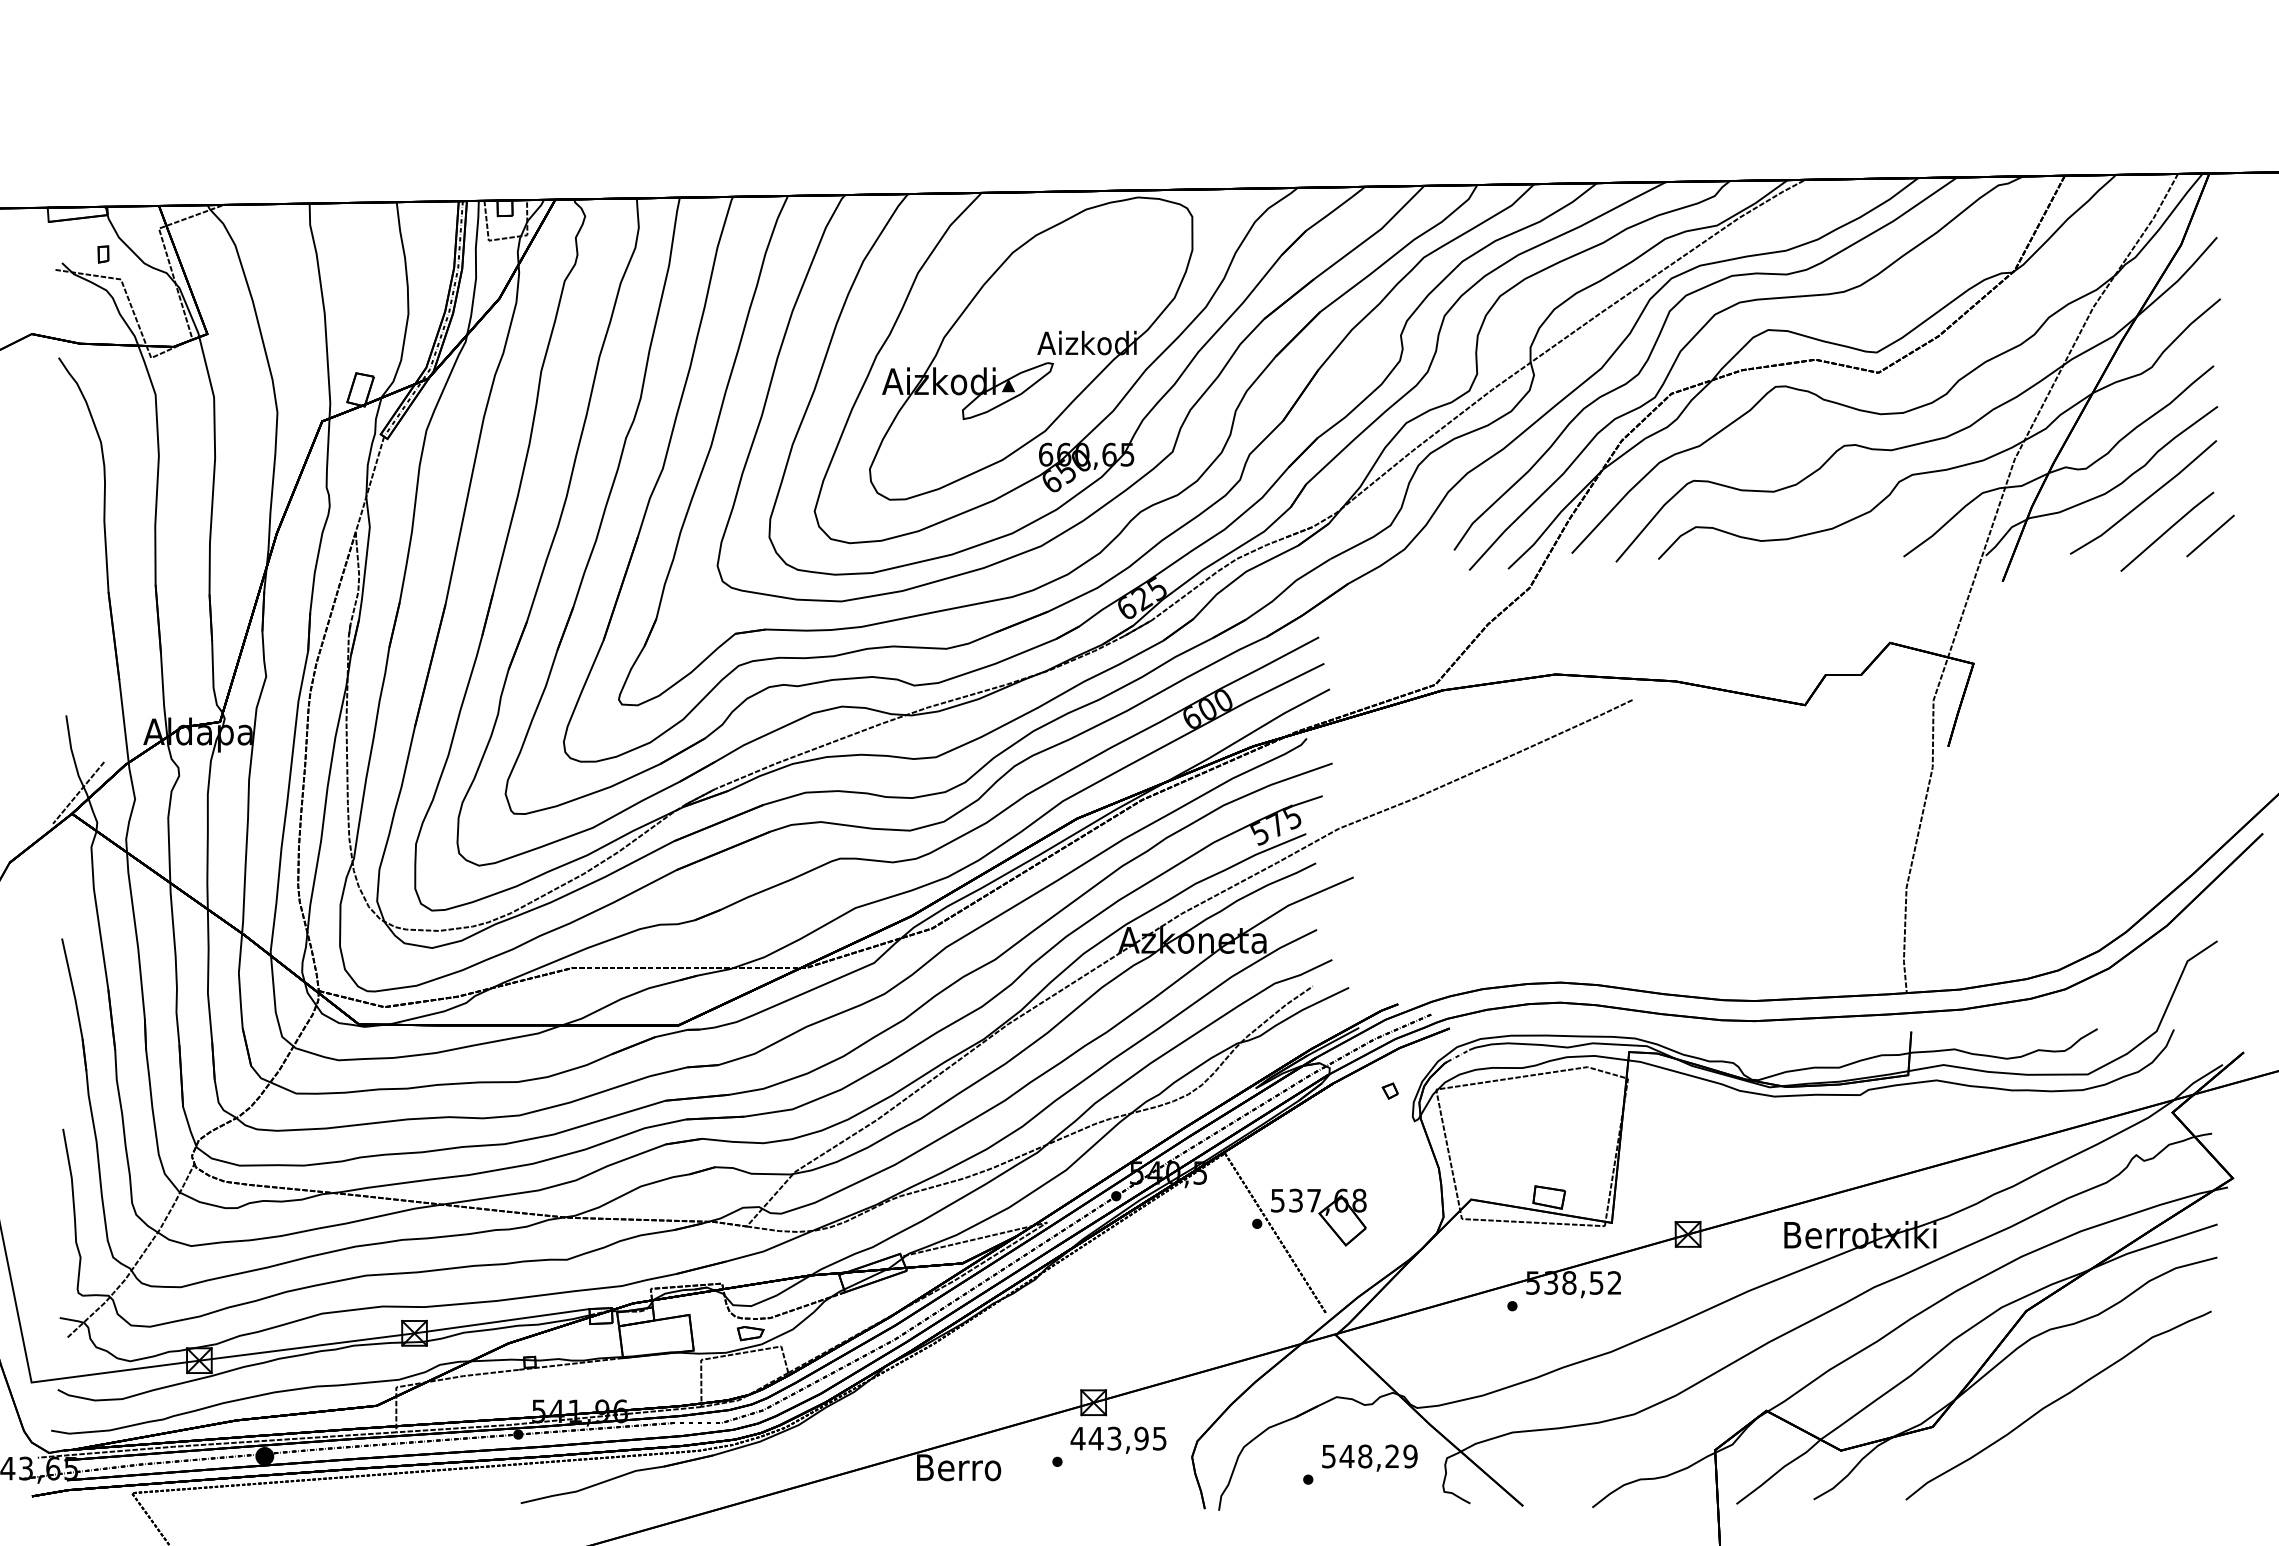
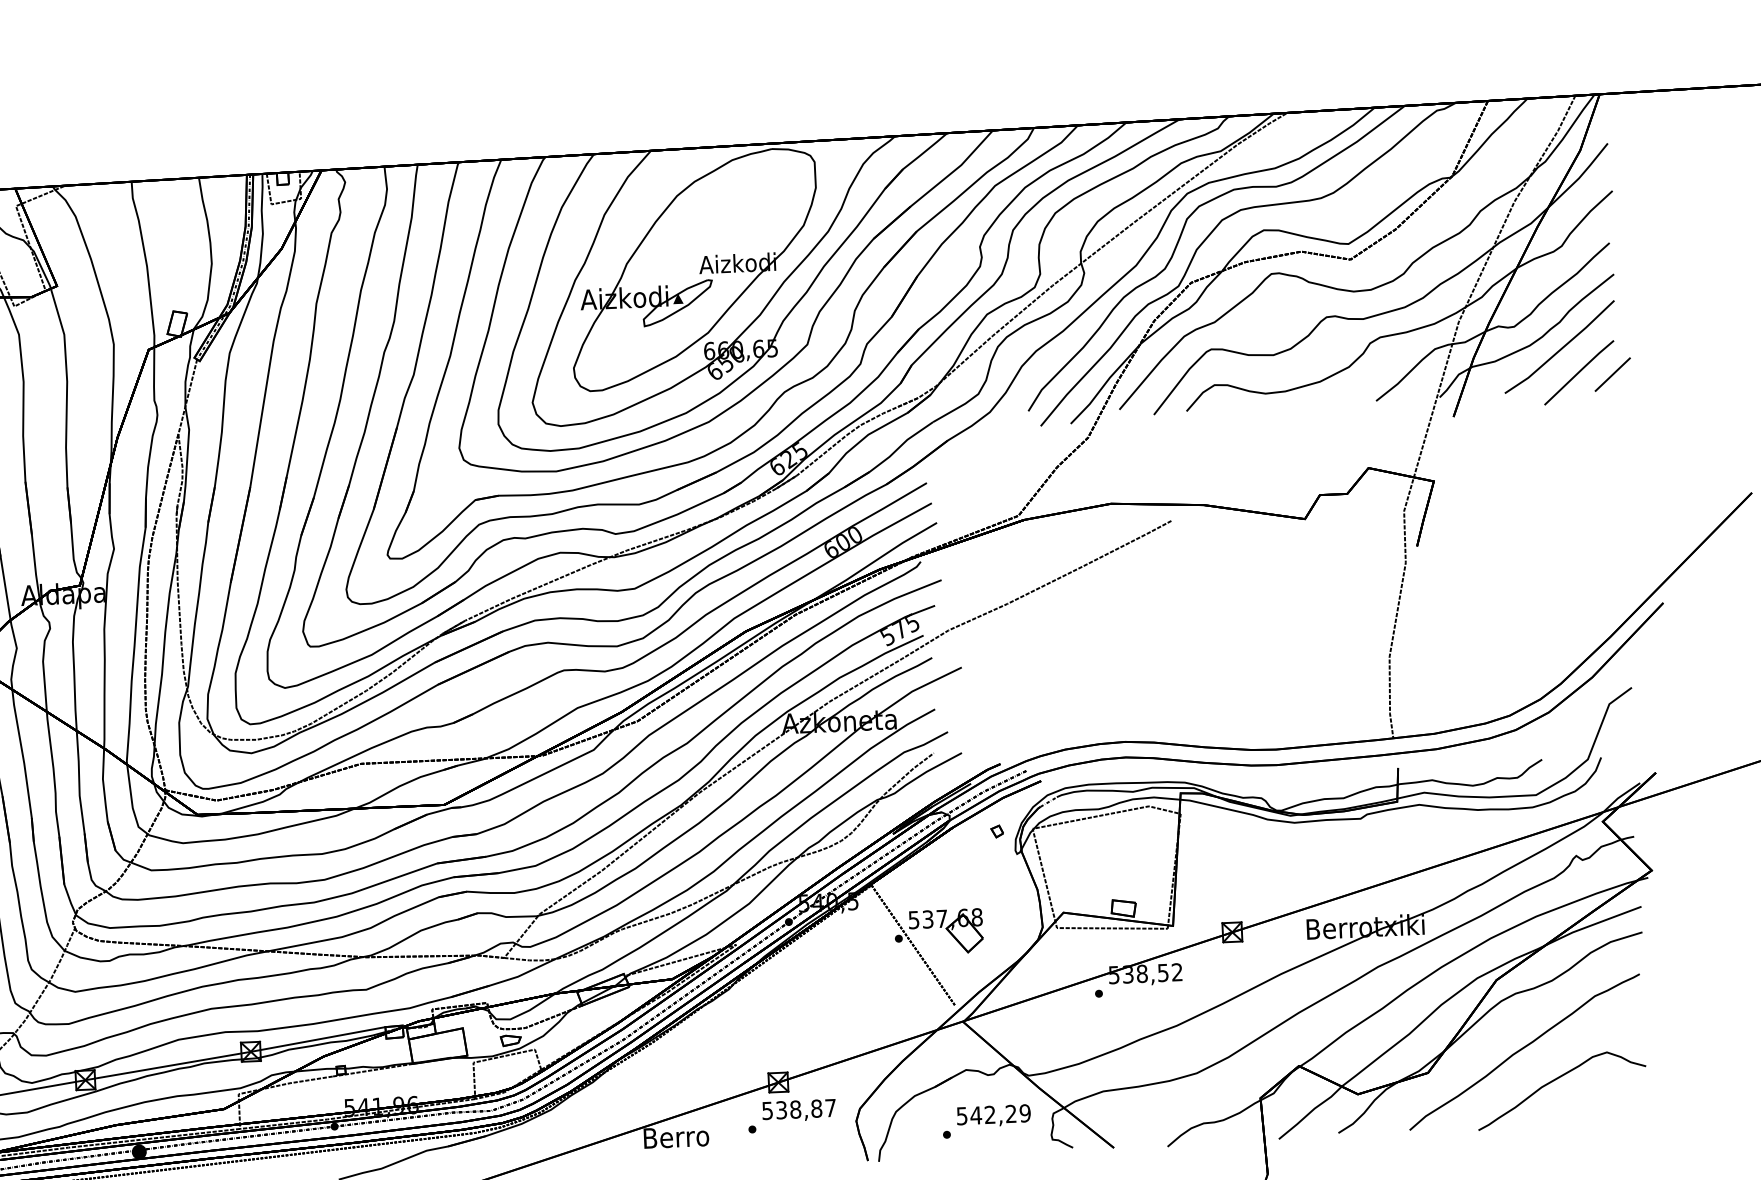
text: (1118, 1438) -> (798, 1109), 443,95 -> 538,87
curve: (2097, 1443) -> (1556, 1080), added
text: (1365, 1456) -> (990, 1114), 548,29 -> 542,29

